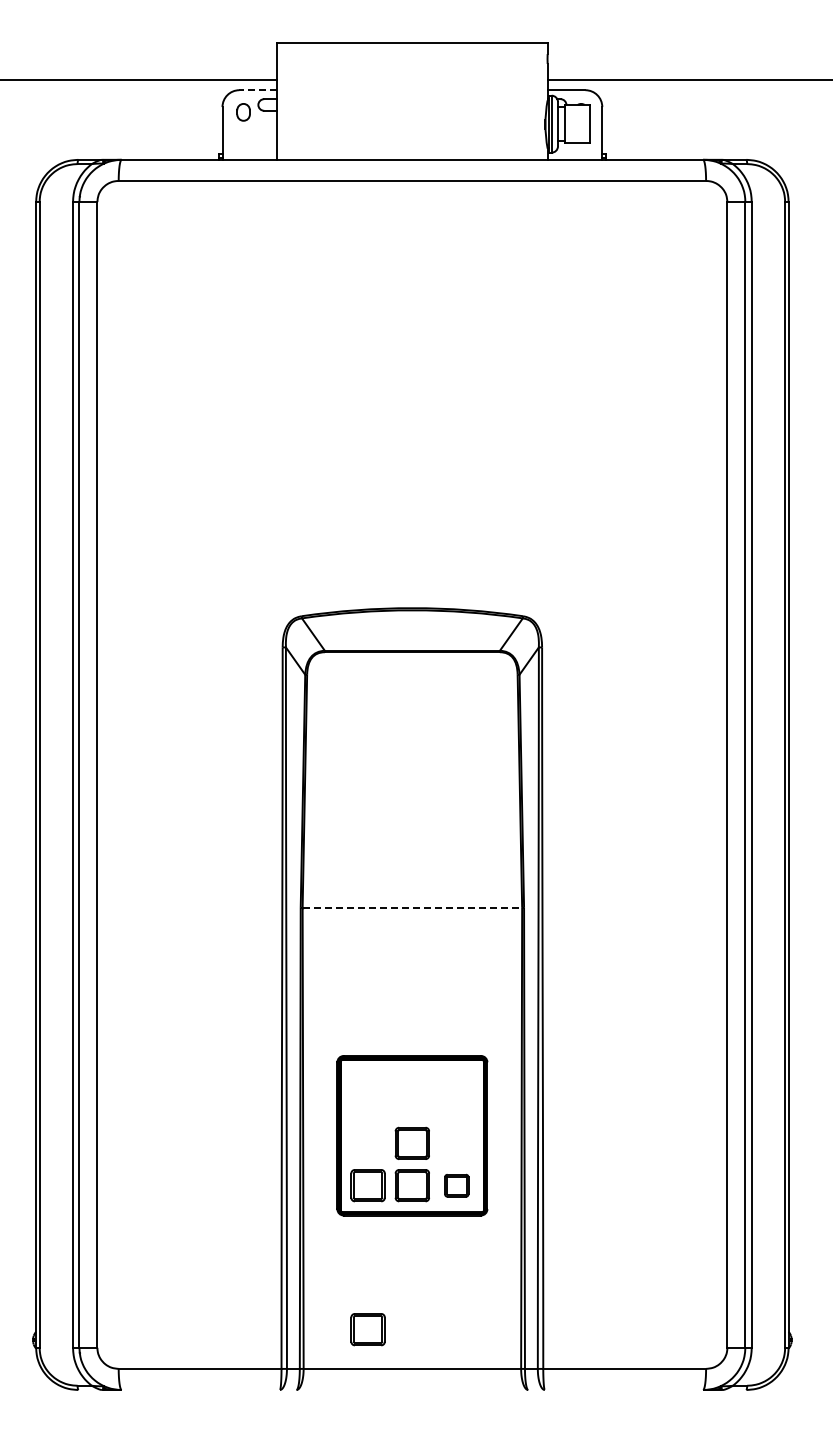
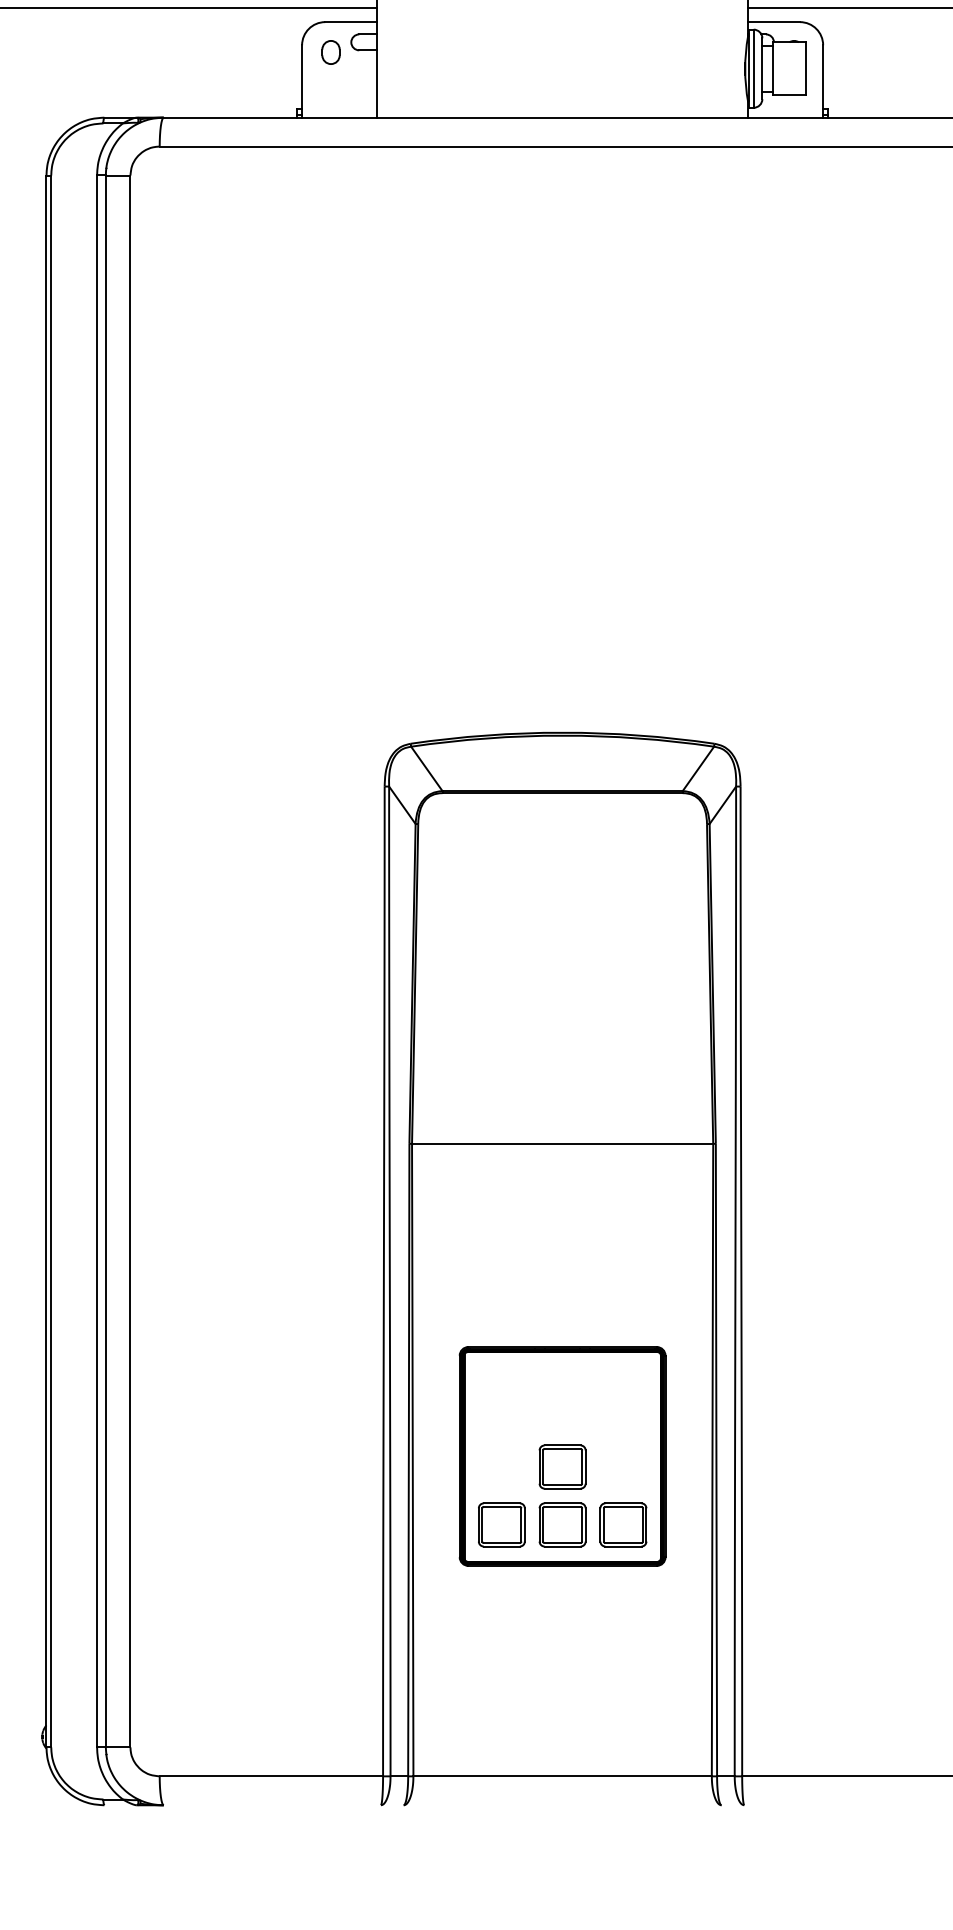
line: (258, 90) -> (351, 22), dashed -> solid
line: (412, 907) -> (562, 1143), dashed -> solid
part: (456, 1185) -> (623, 1524), size x1.43
part: (367, 1329) -> (501, 1722), removed

